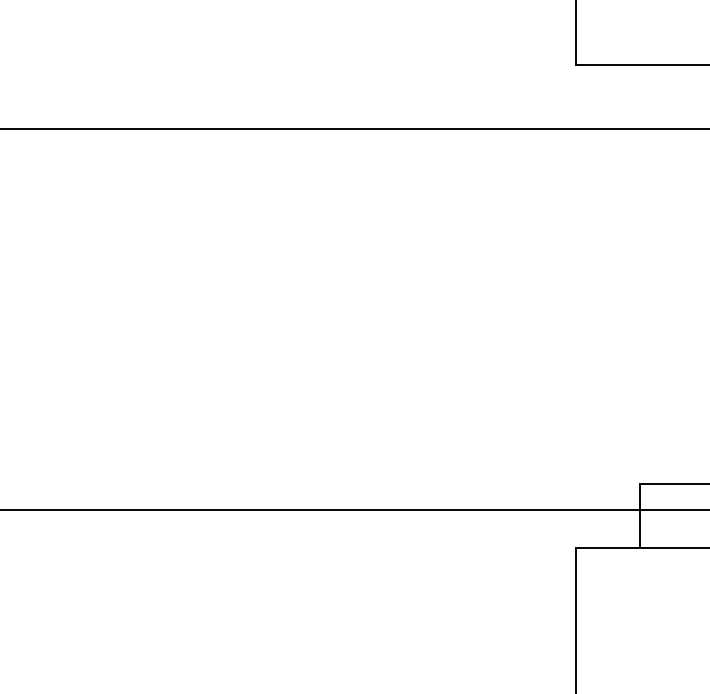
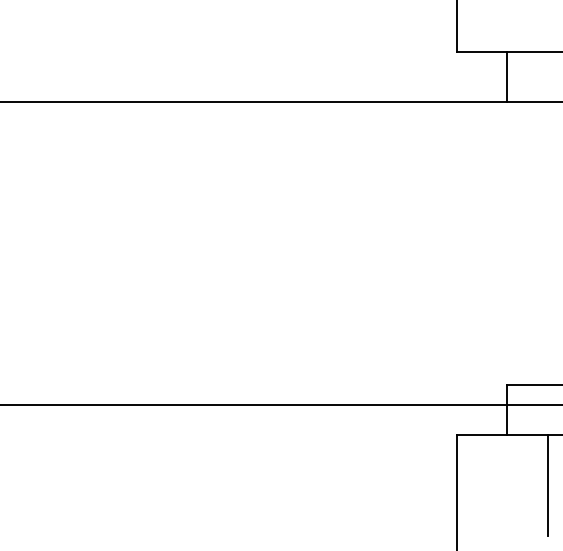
line: (639, 96) -> (507, 76), added
line: (690, 610) -> (547, 484), added

